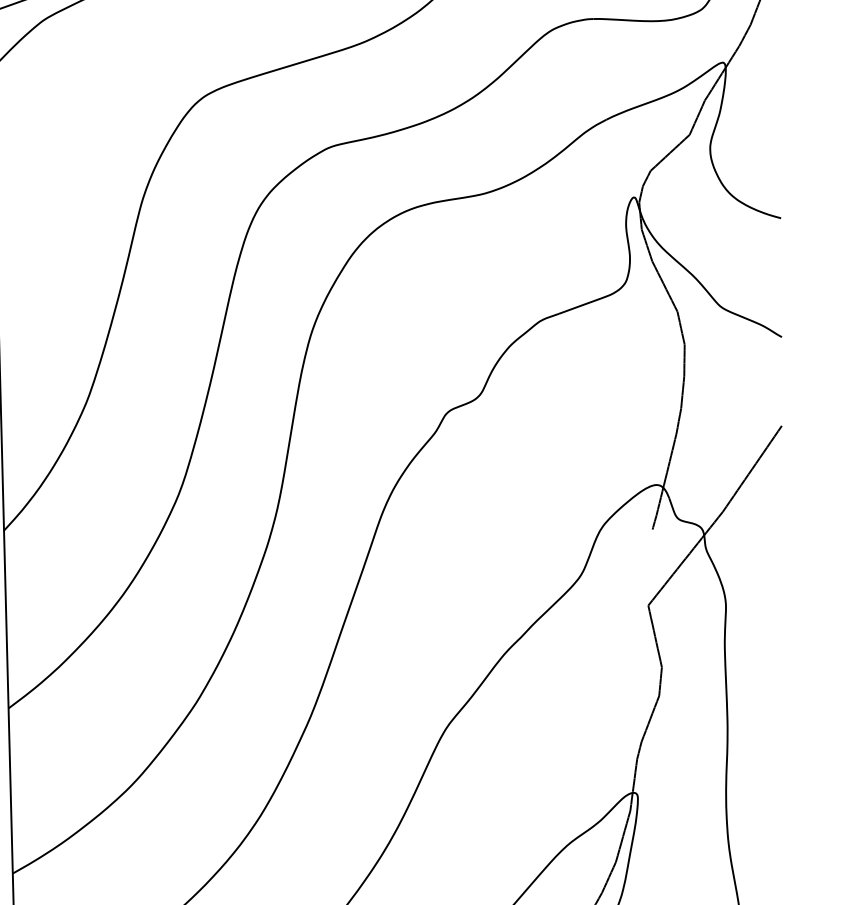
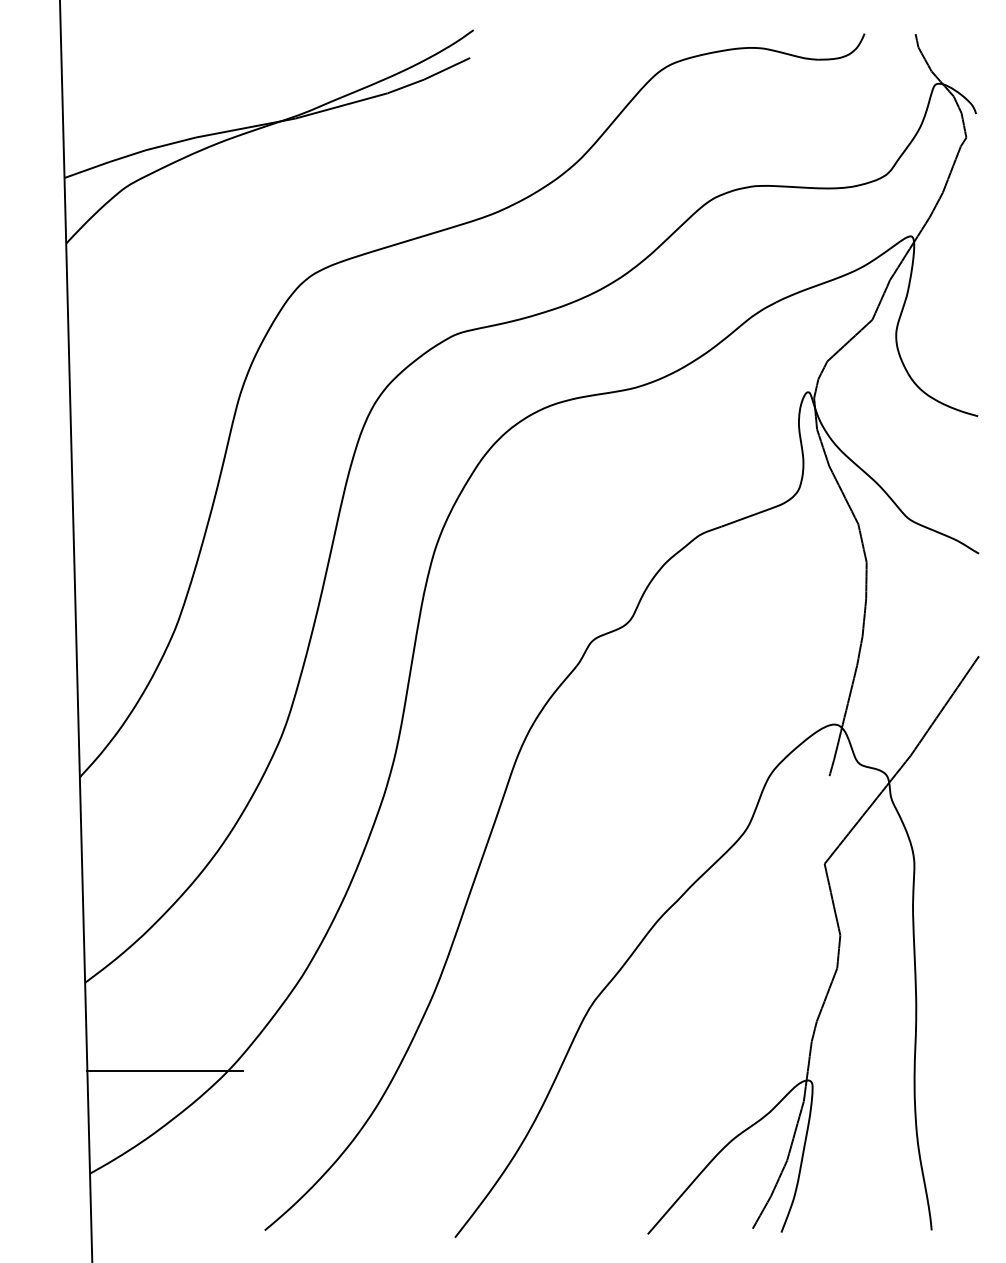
line: (77, 784) -> (164, 1070), added

